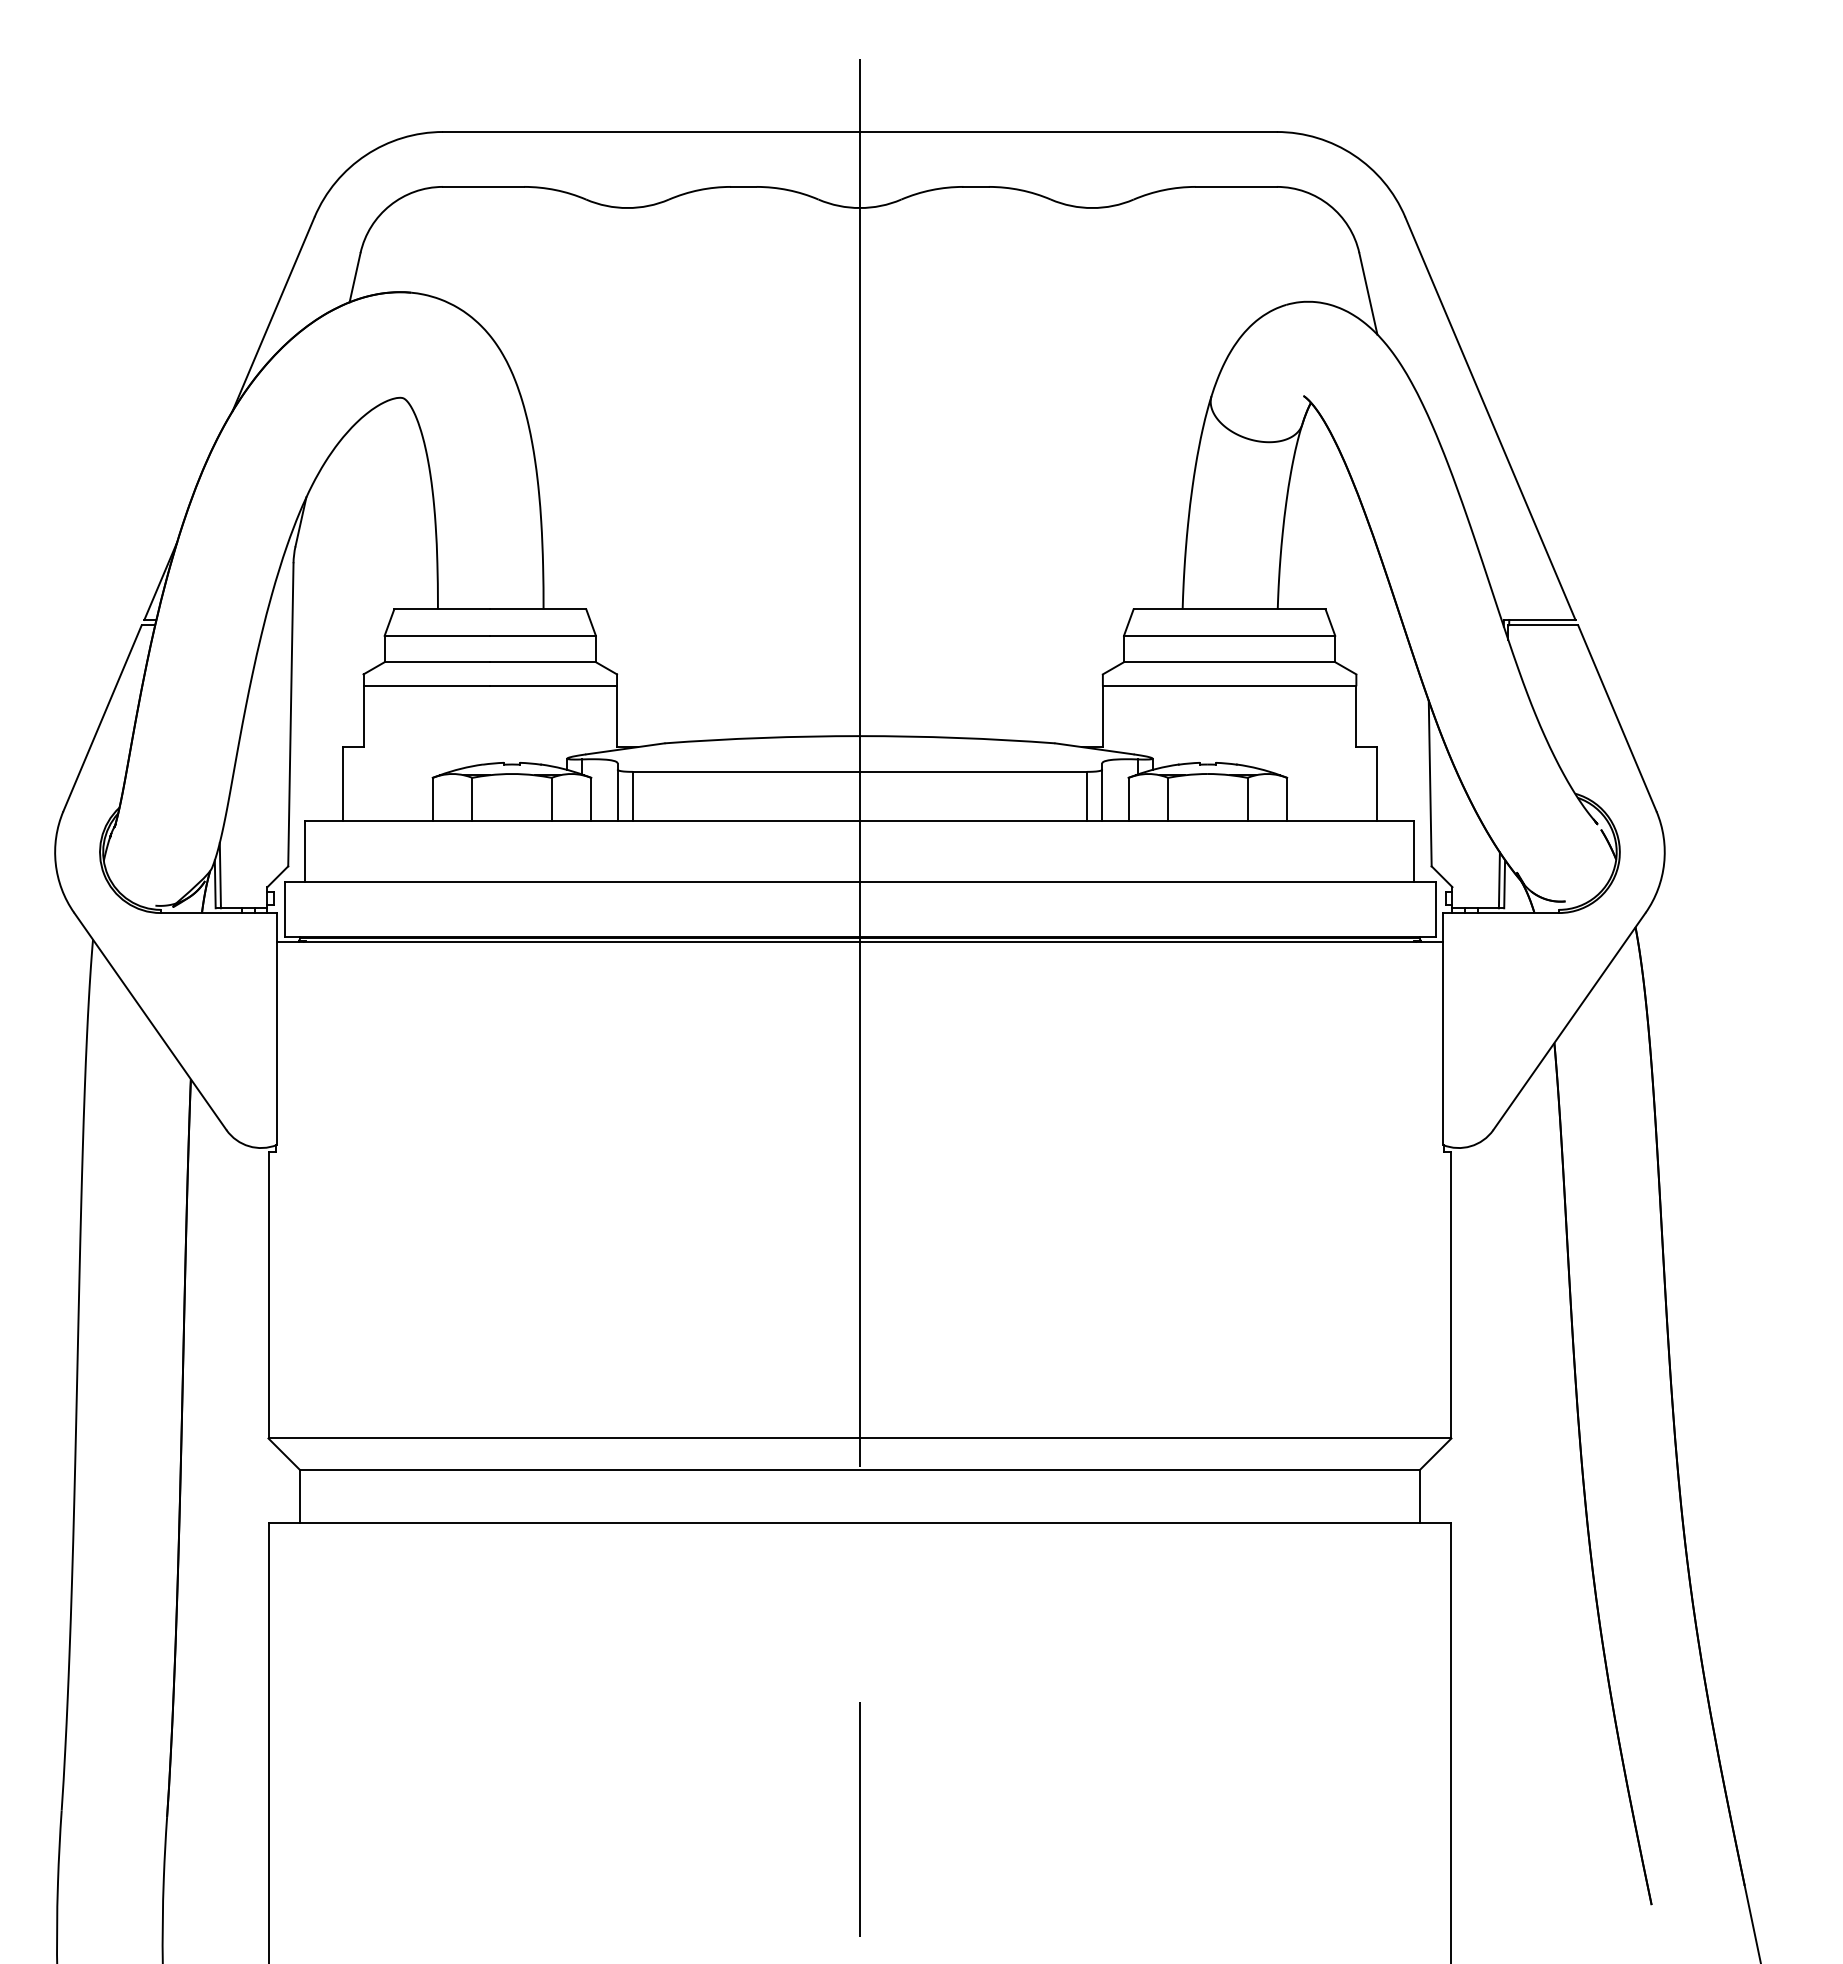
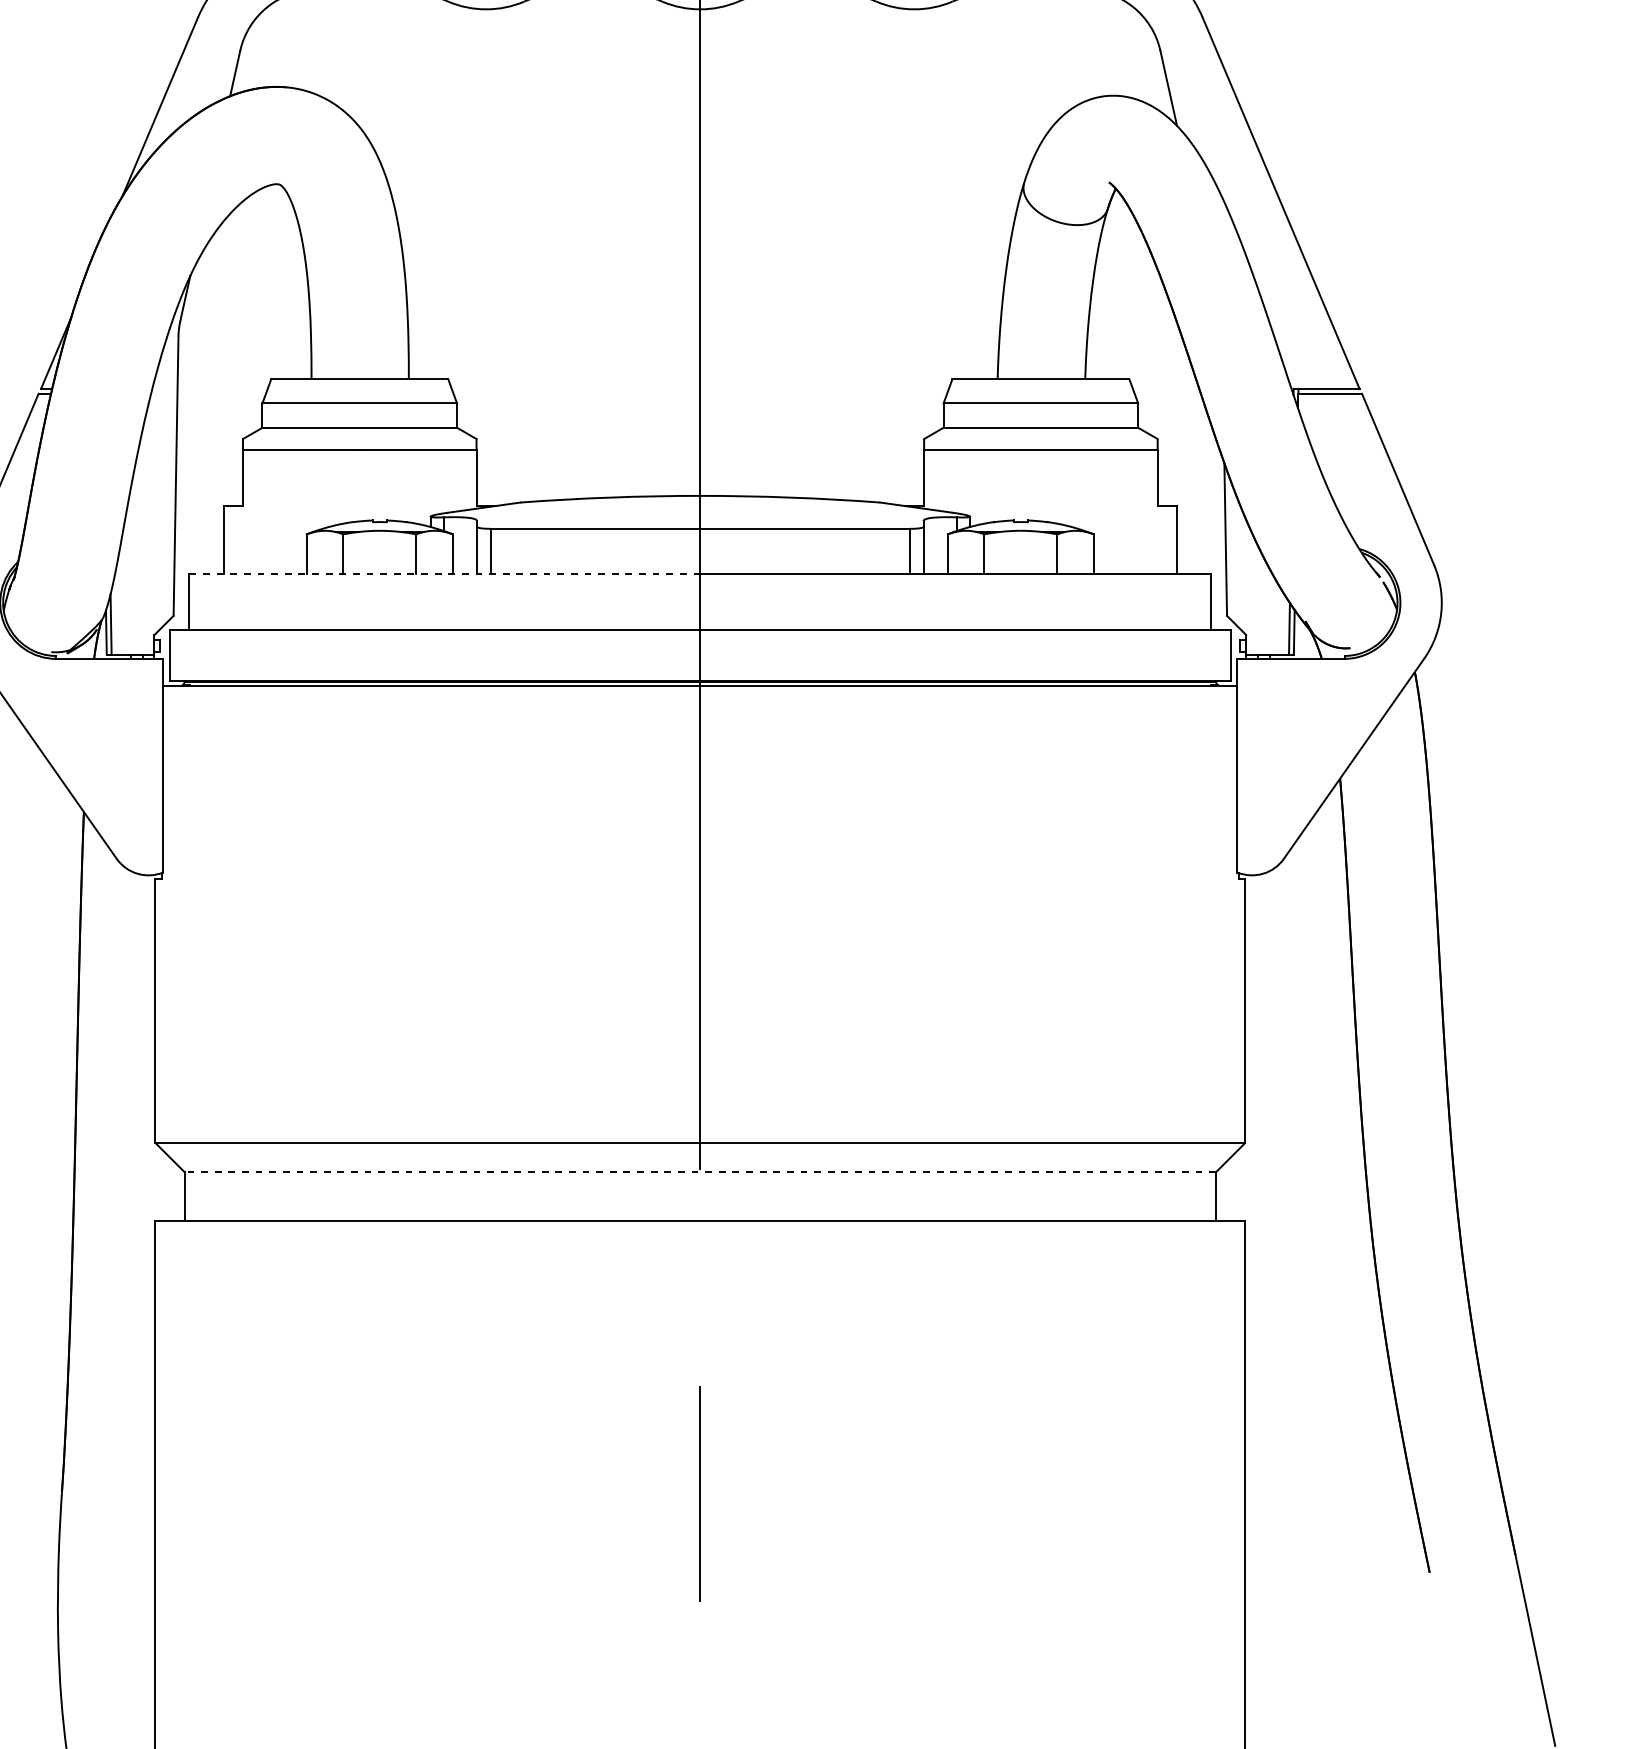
line: (582, 820) -> (444, 573), solid -> dashed
line: (859, 1470) -> (699, 1172), solid -> dashed

